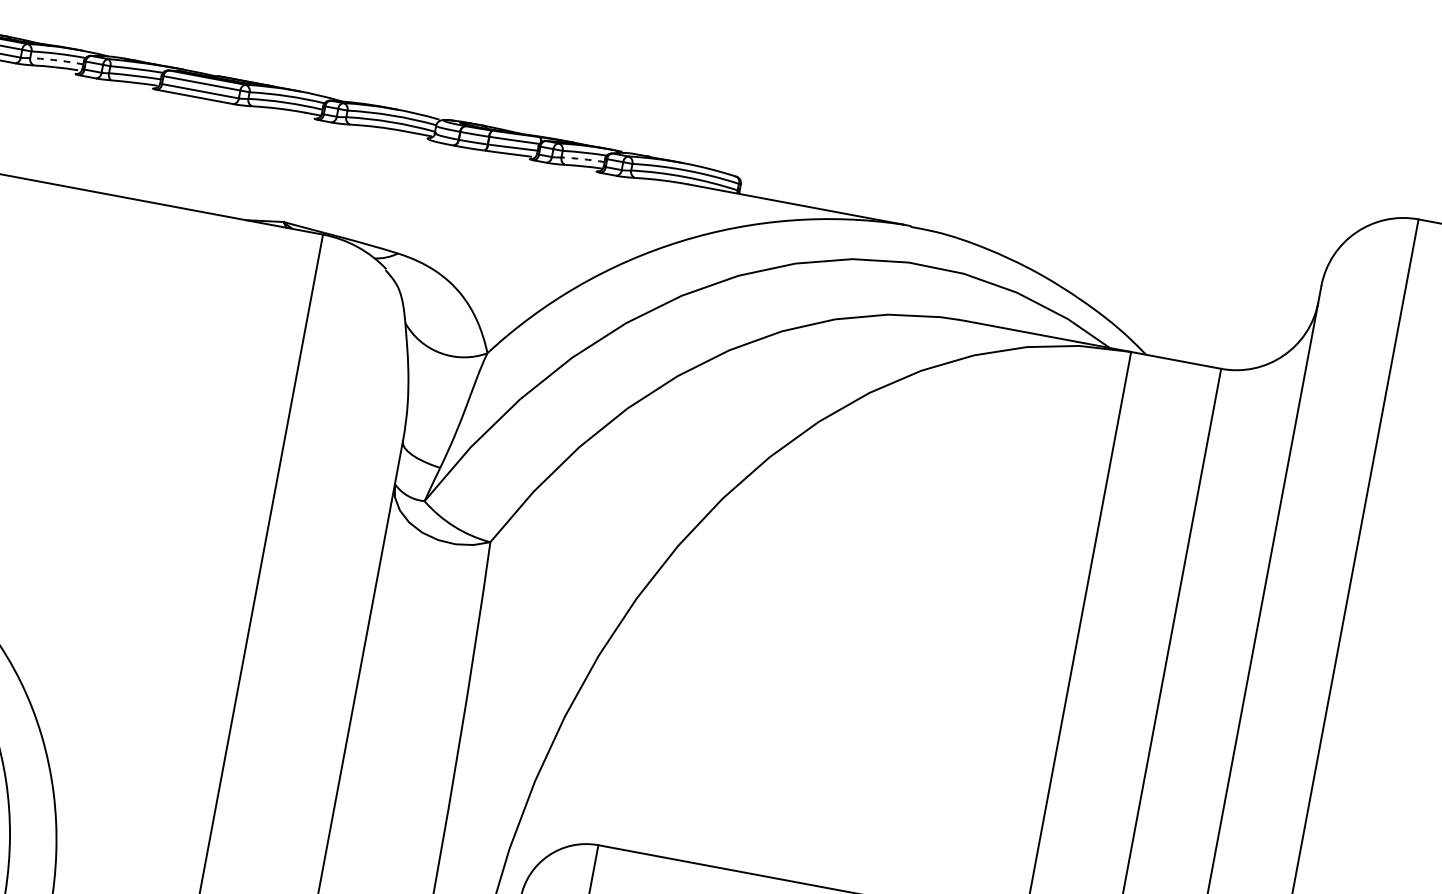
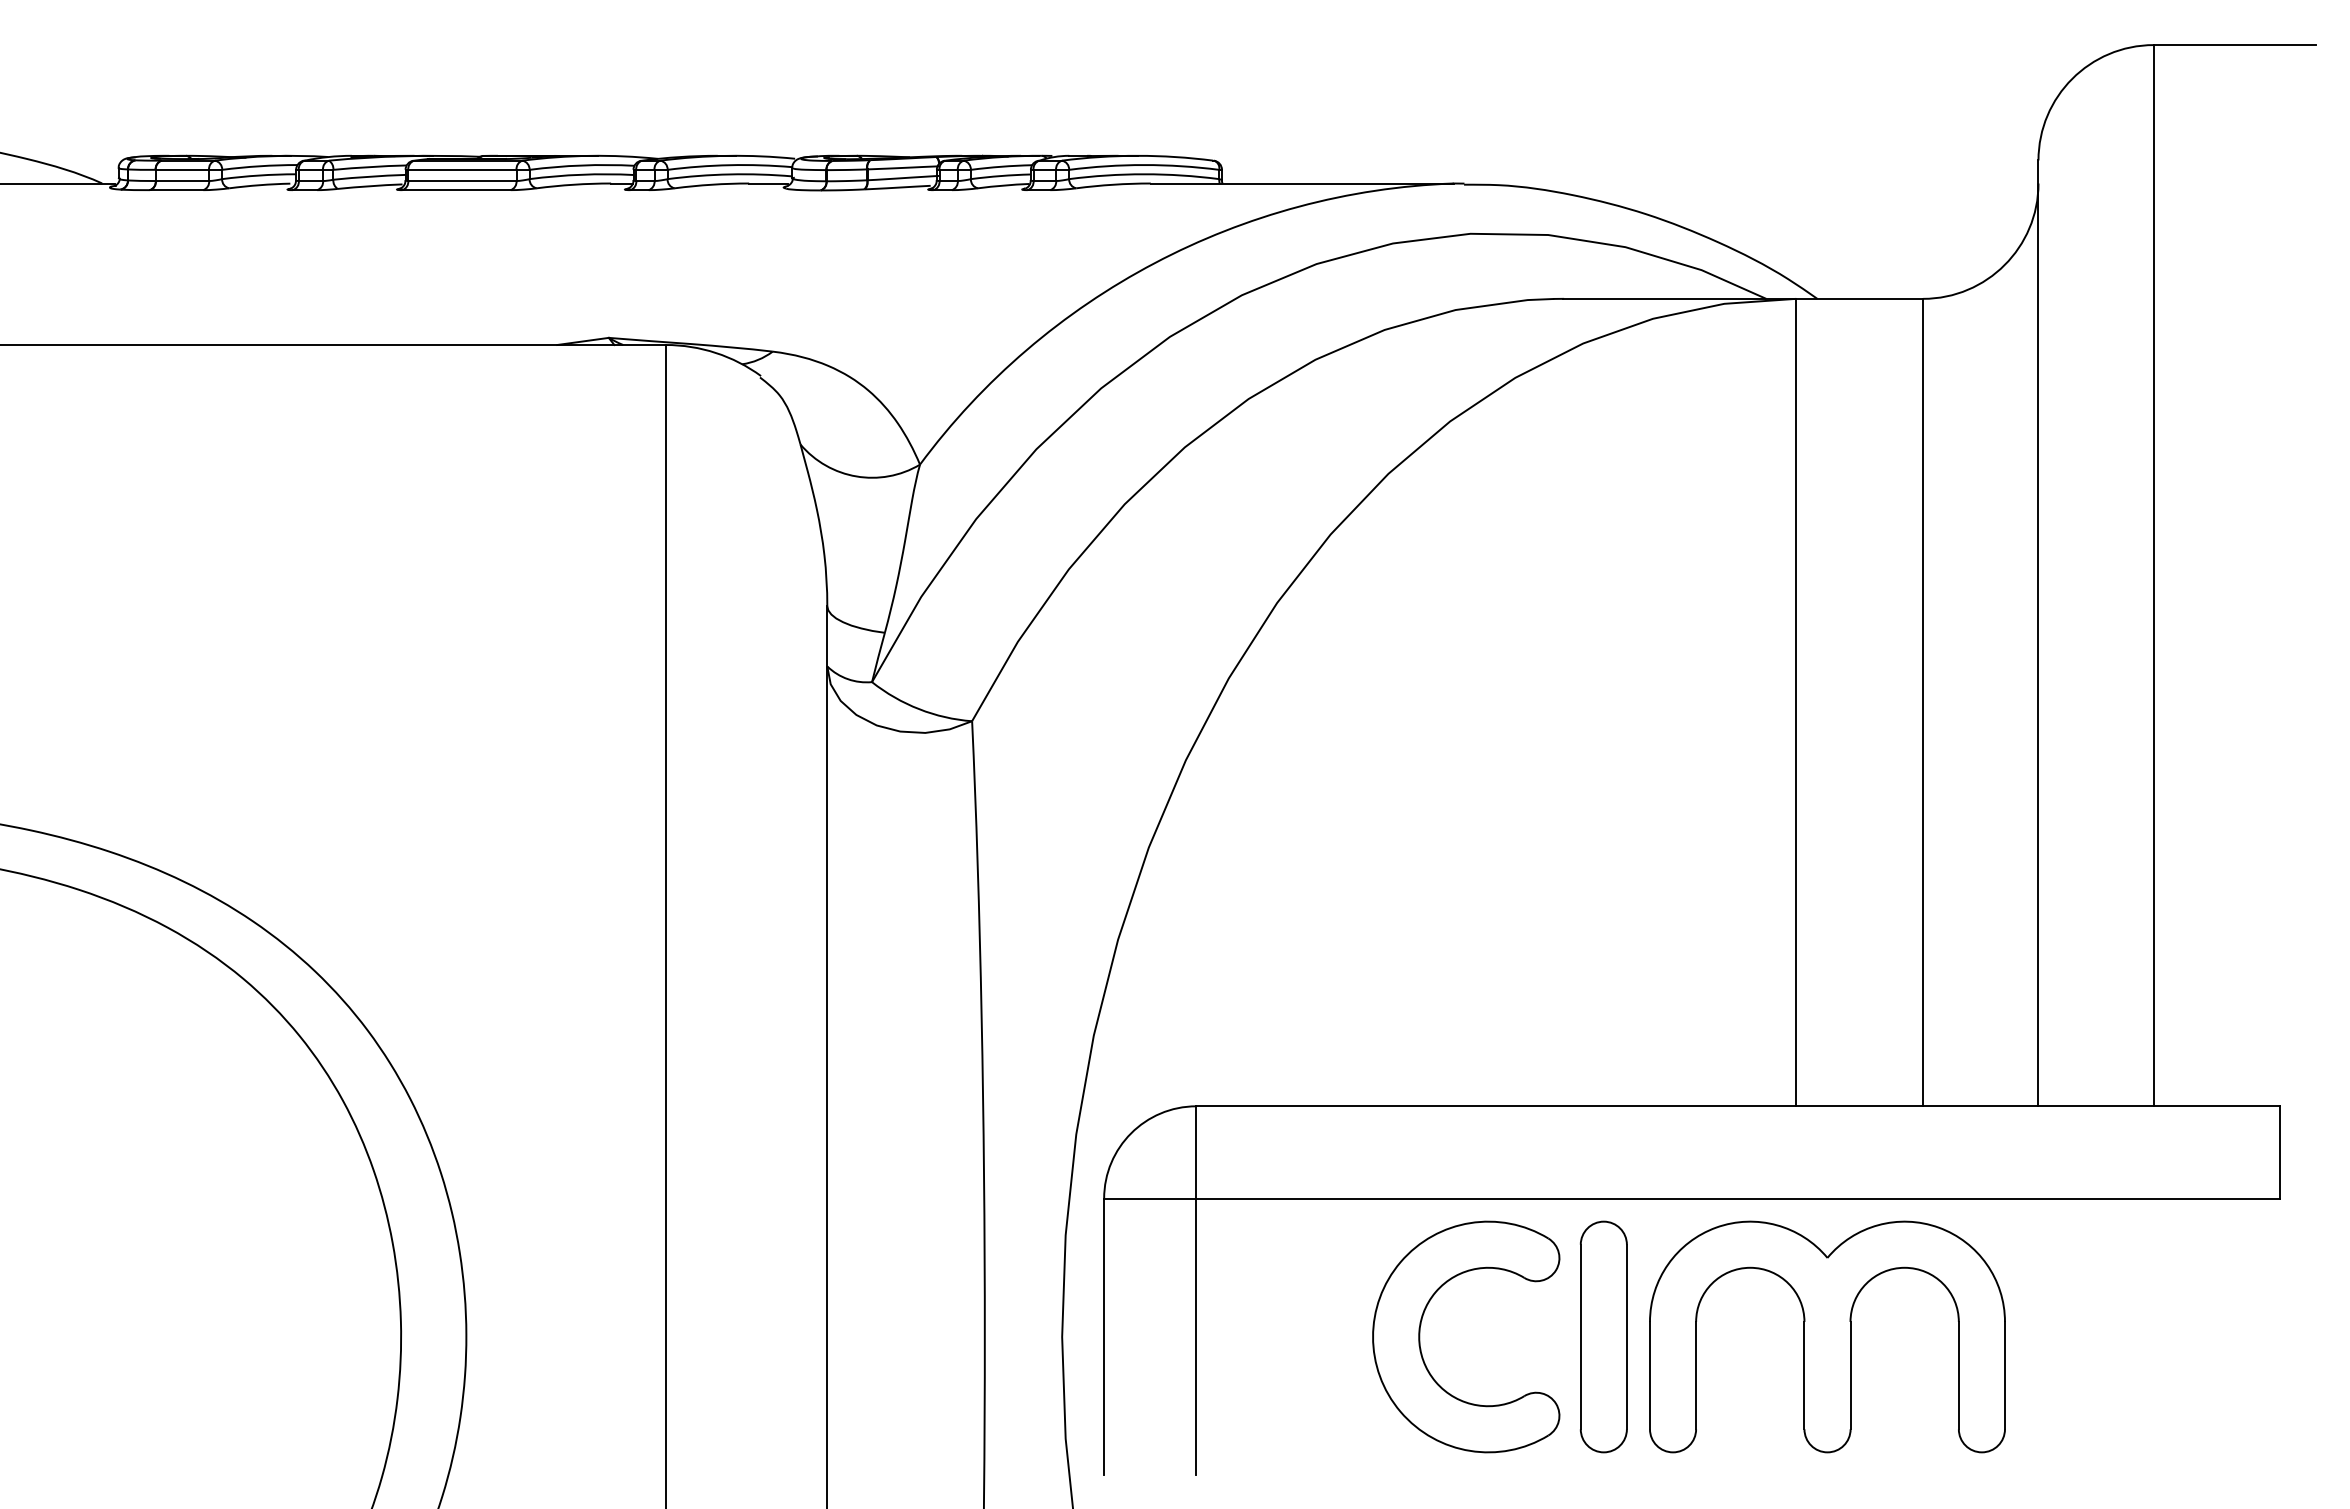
arc: (57, 60) -> (259, 175), dashed -> solid
arc: (582, 159) -> (1000, 176), dashed -> solid

